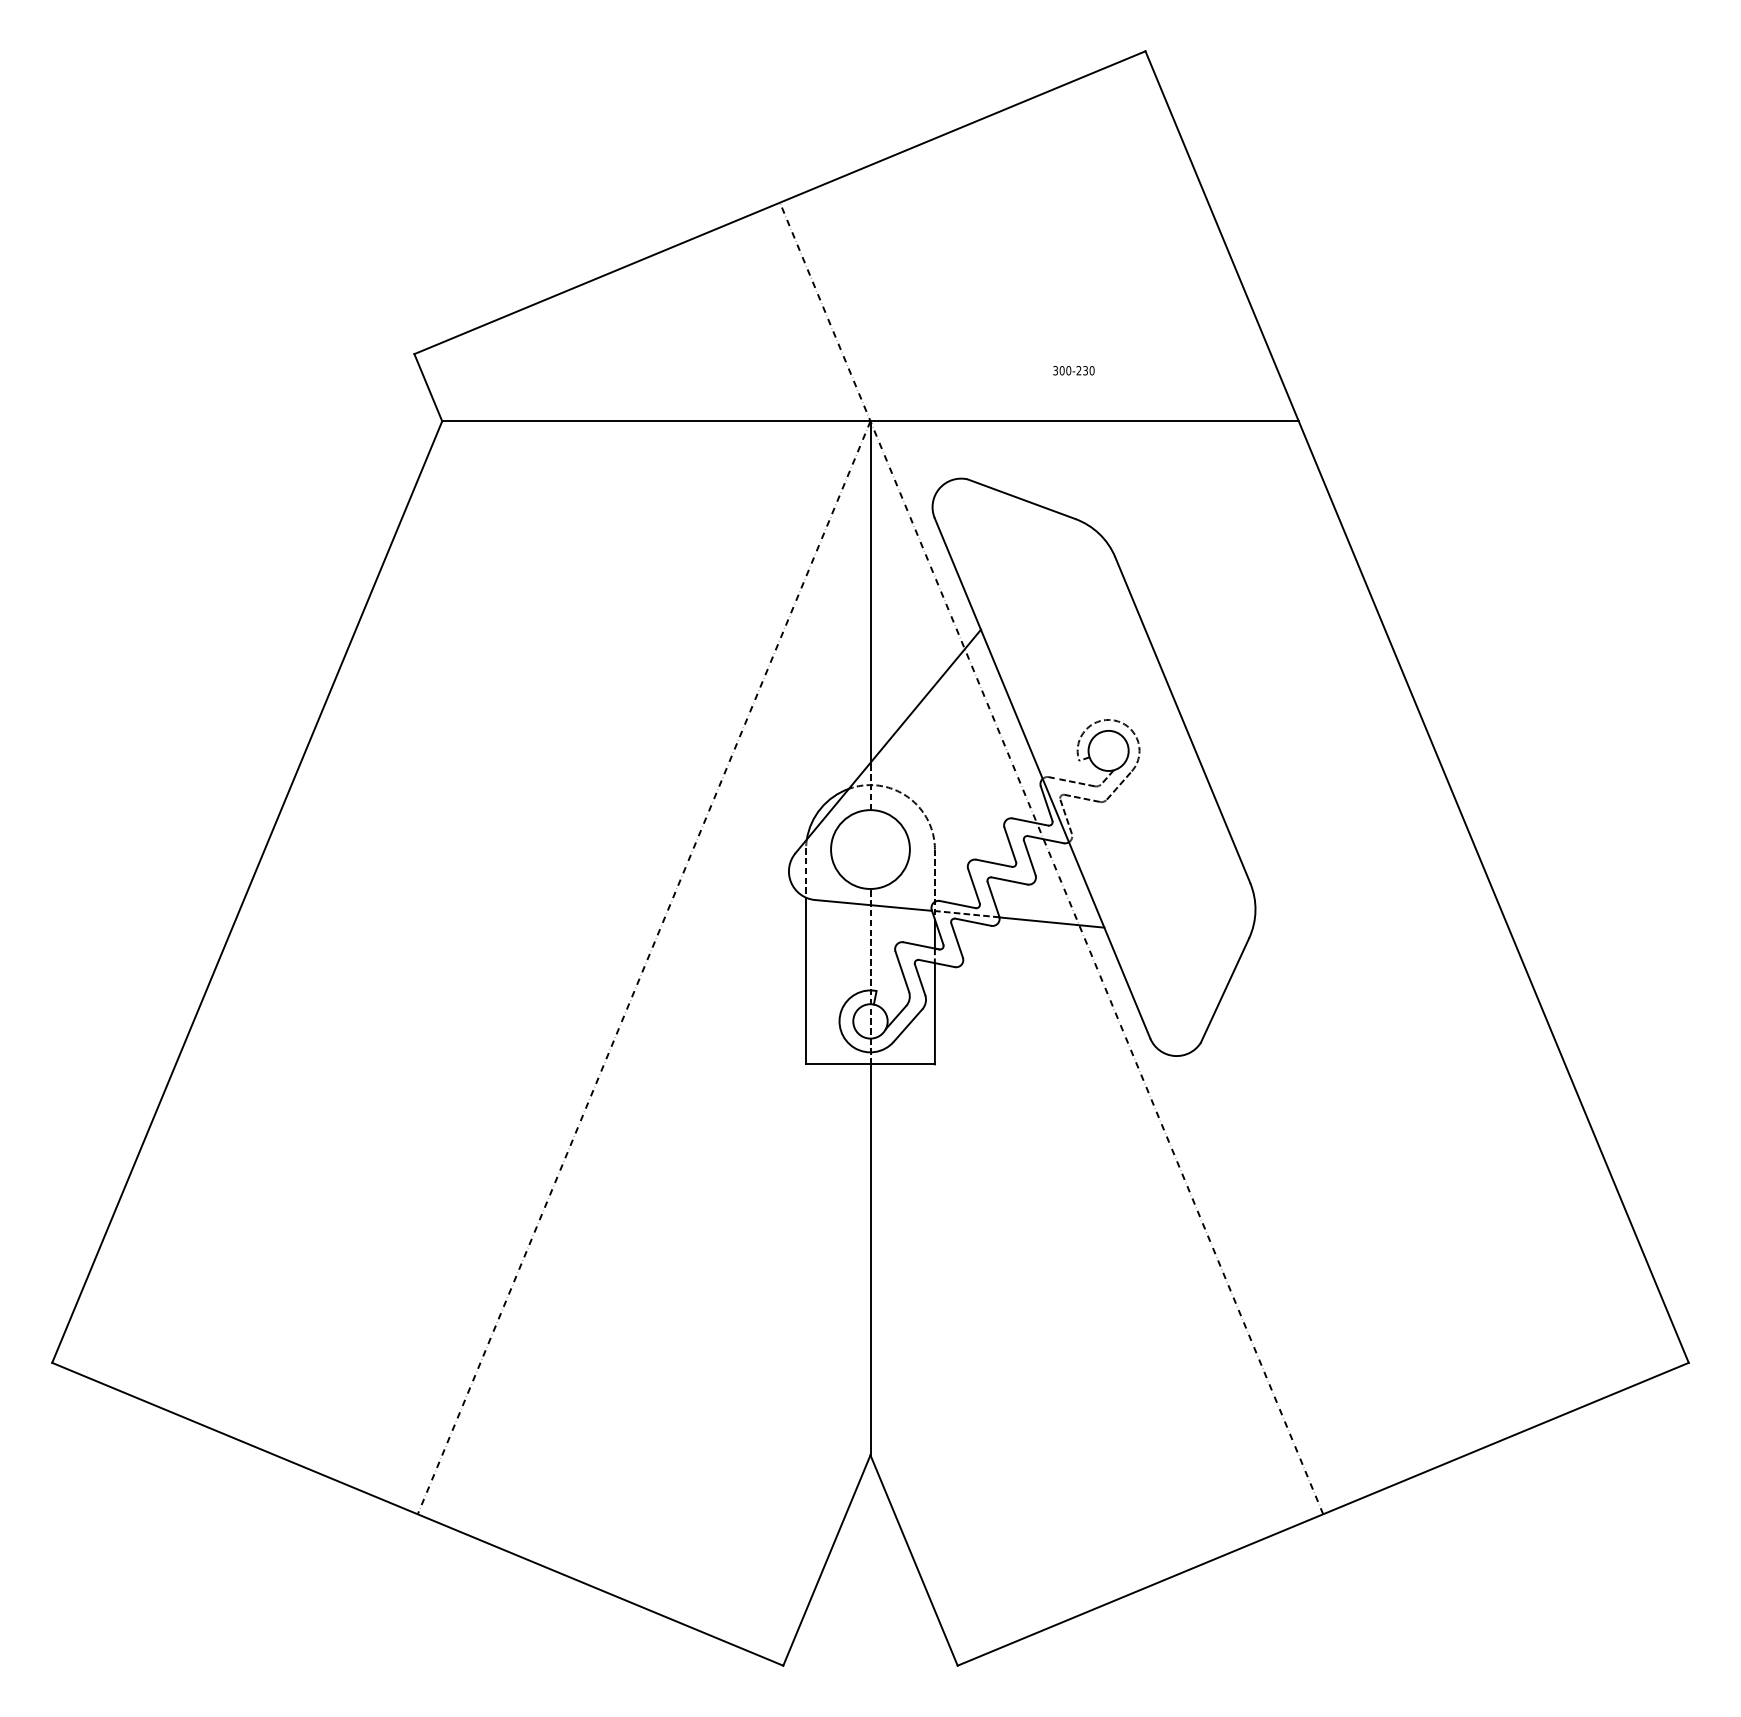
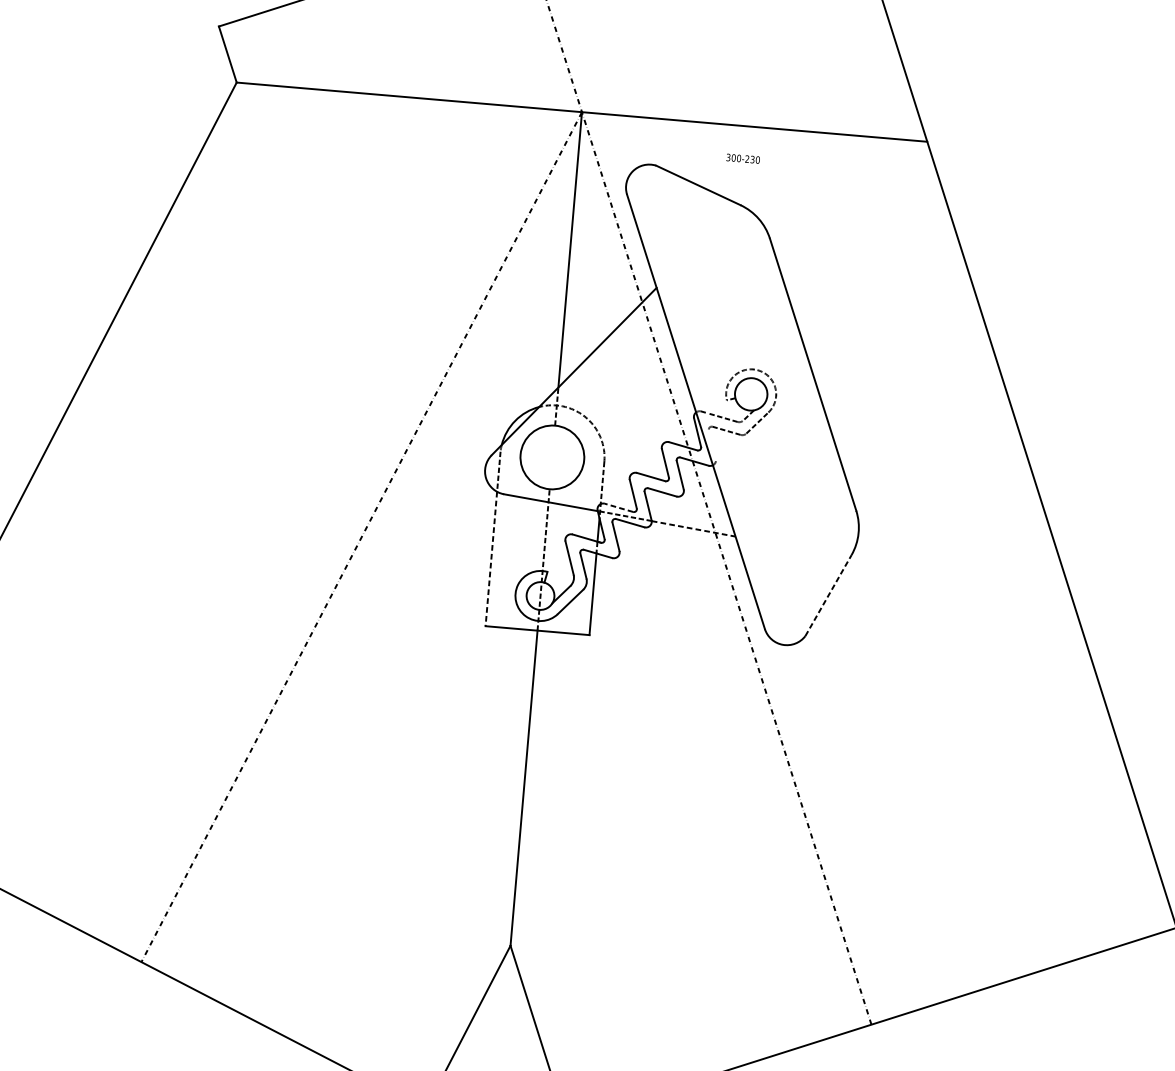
text: (1073, 370) -> (742, 158), moved
line: (1065, 816) -> (711, 444), removed
line: (957, 904) -> (618, 507), solid -> dashed
line: (1051, 922) -> (693, 528), solid -> dashed
line: (806, 981) -> (491, 559), solid -> dashed
line: (1225, 990) -> (828, 595), solid -> dashed

